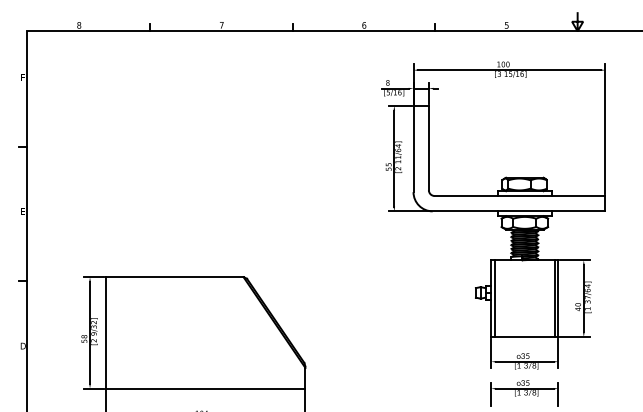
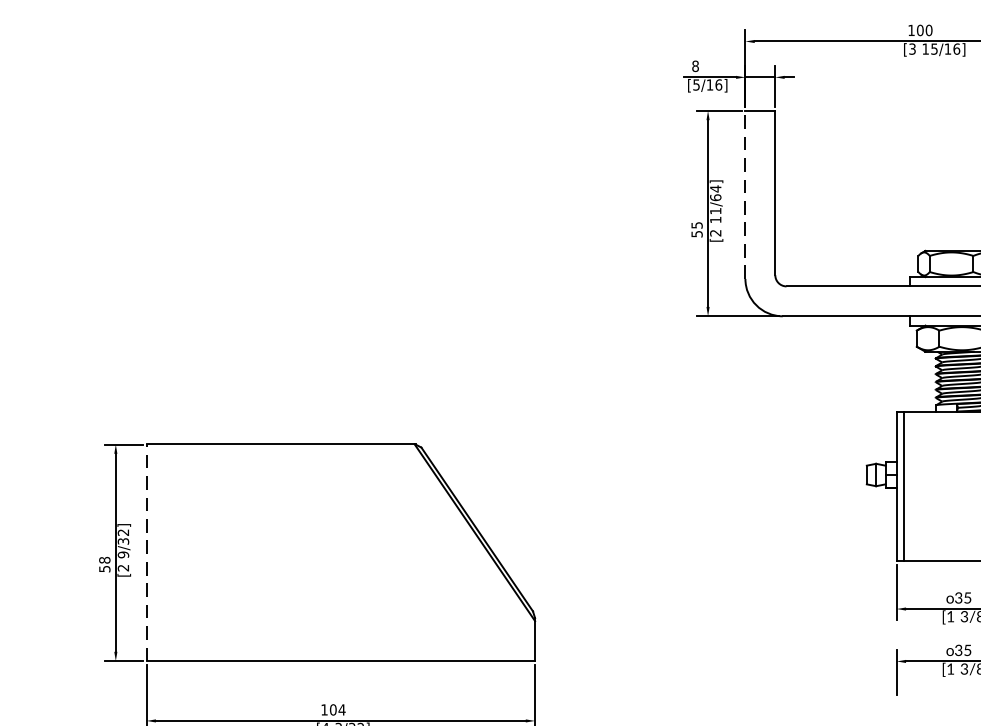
line: (413, 148) -> (745, 193), solid -> dashed
line: (105, 332) -> (145, 552), solid -> dashed

